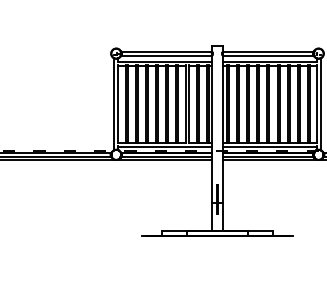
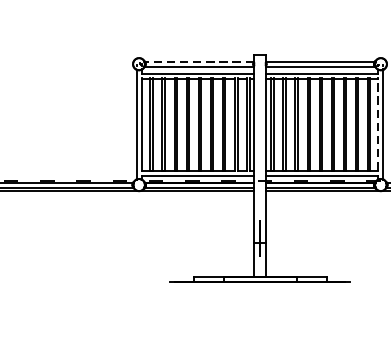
line: (166, 51) -> (199, 61), solid -> dashed
line: (316, 103) -> (378, 123), solid -> dashed

